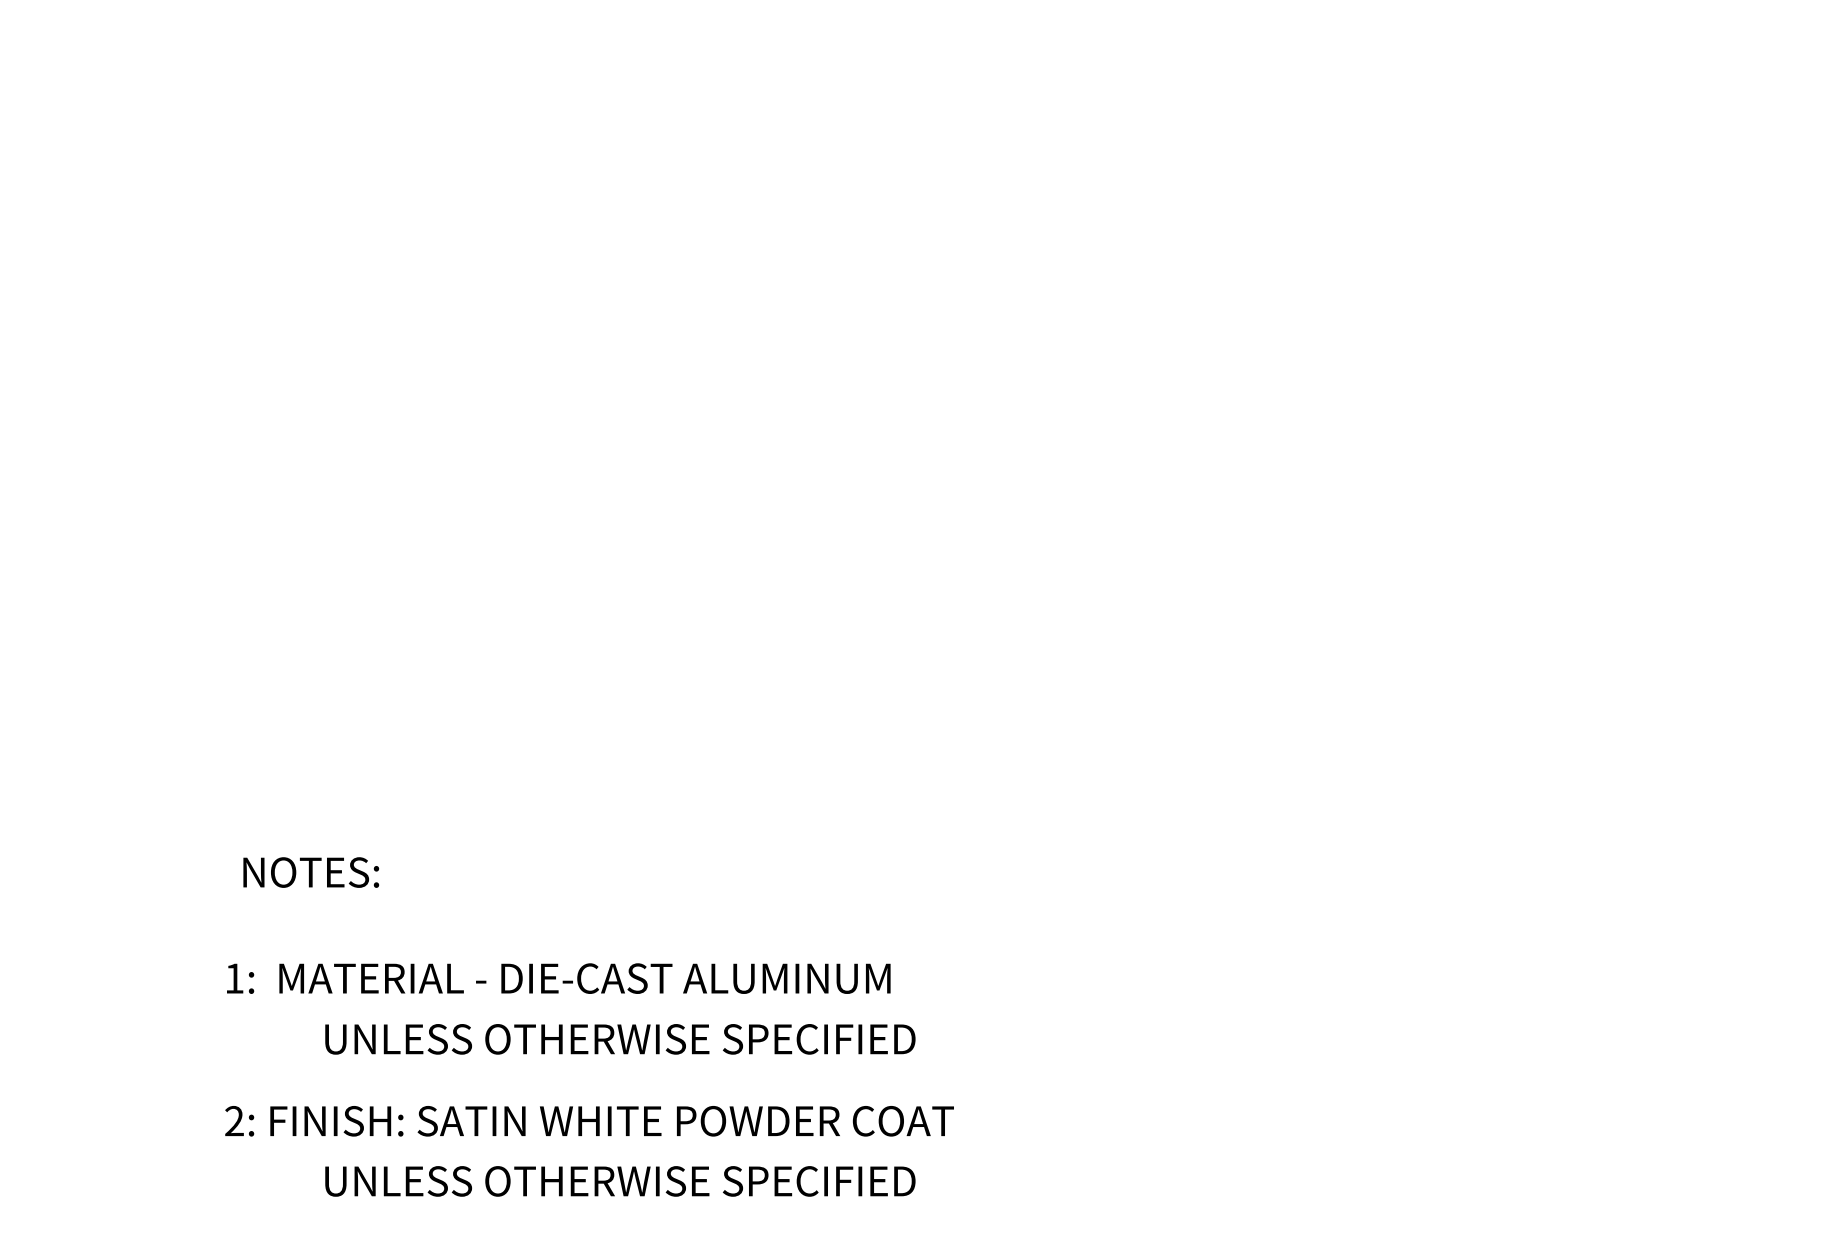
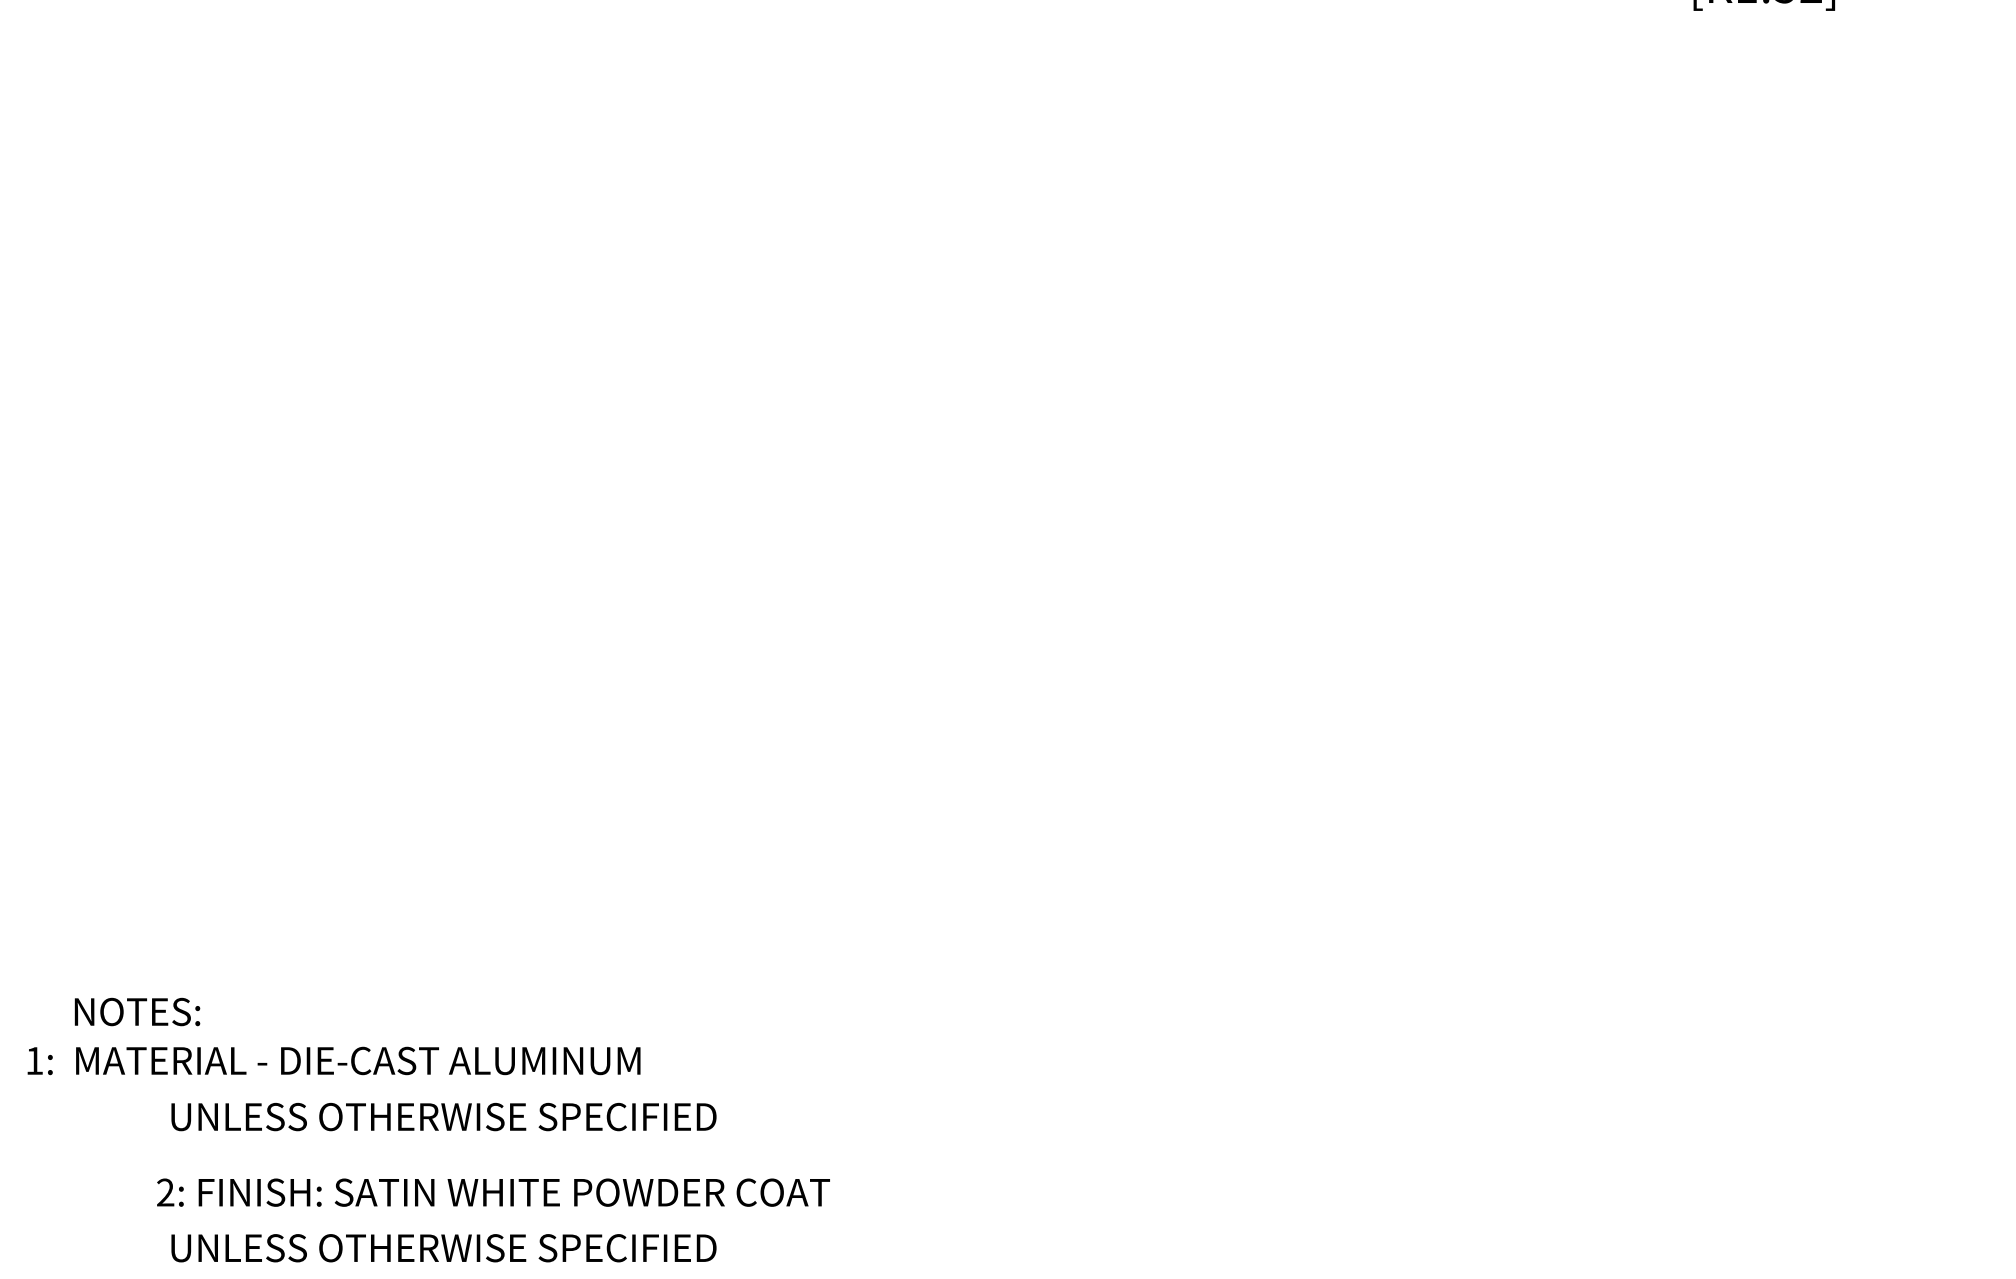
text: (311, 871) -> (137, 1011), moved
text: (558, 978) -> (333, 1060), moved
text: (589, 1121) -> (493, 1192), moved

